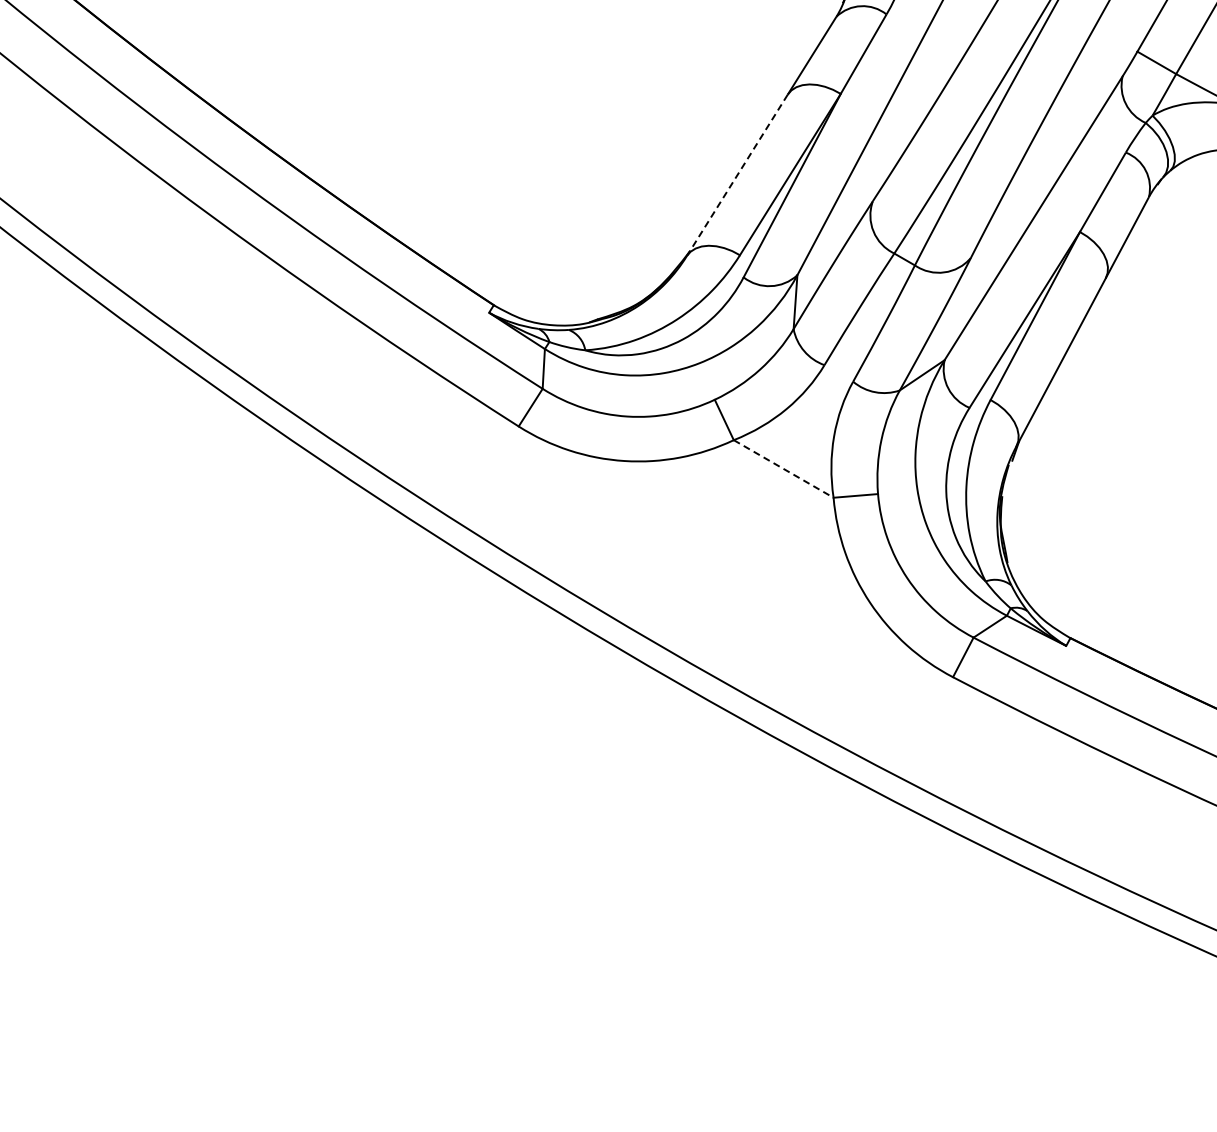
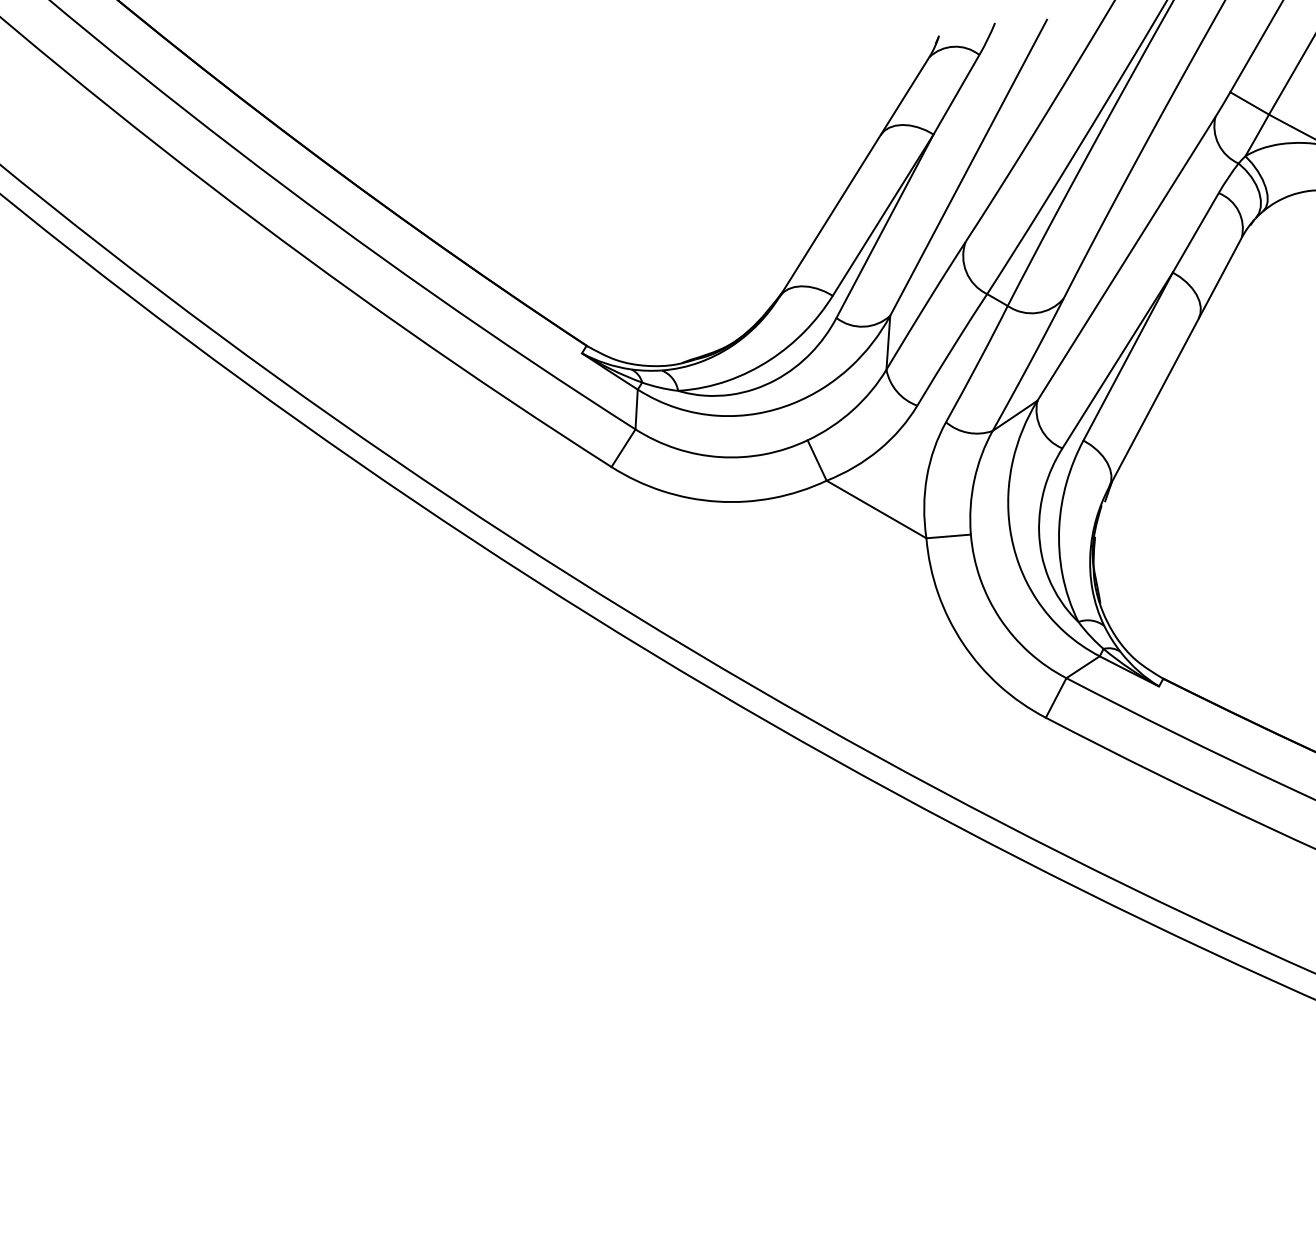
line: (736, 175) -> (829, 216), dashed -> solid
line: (783, 468) -> (876, 509), dashed -> solid

